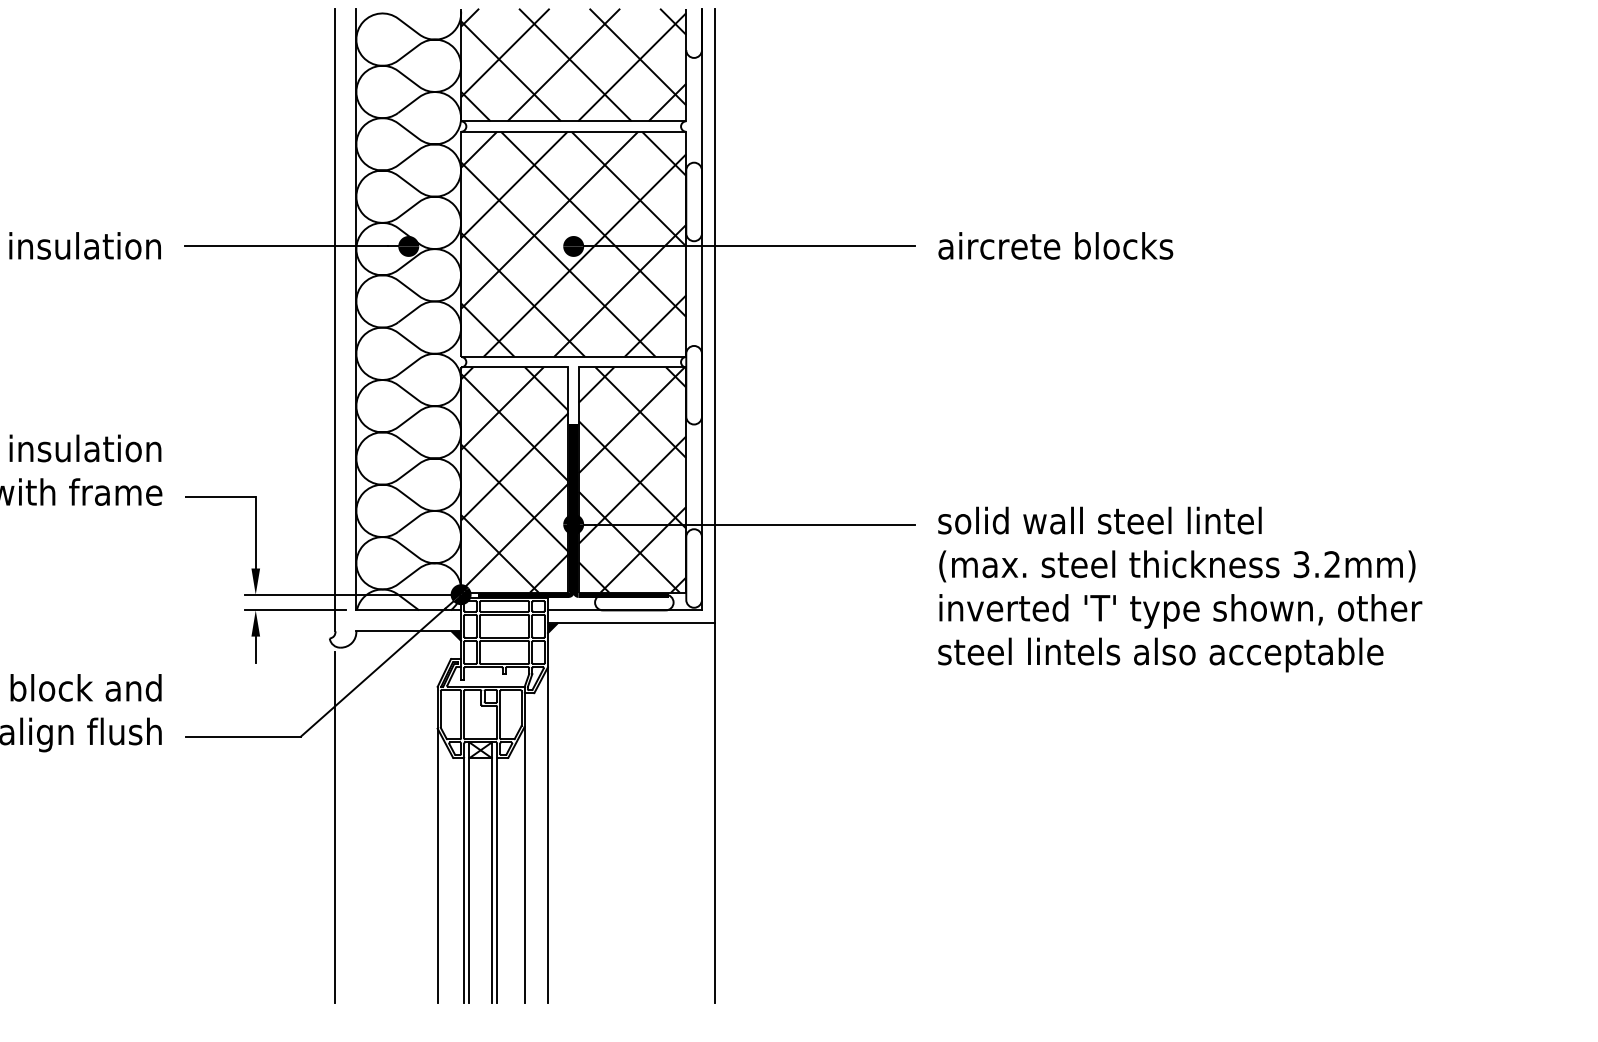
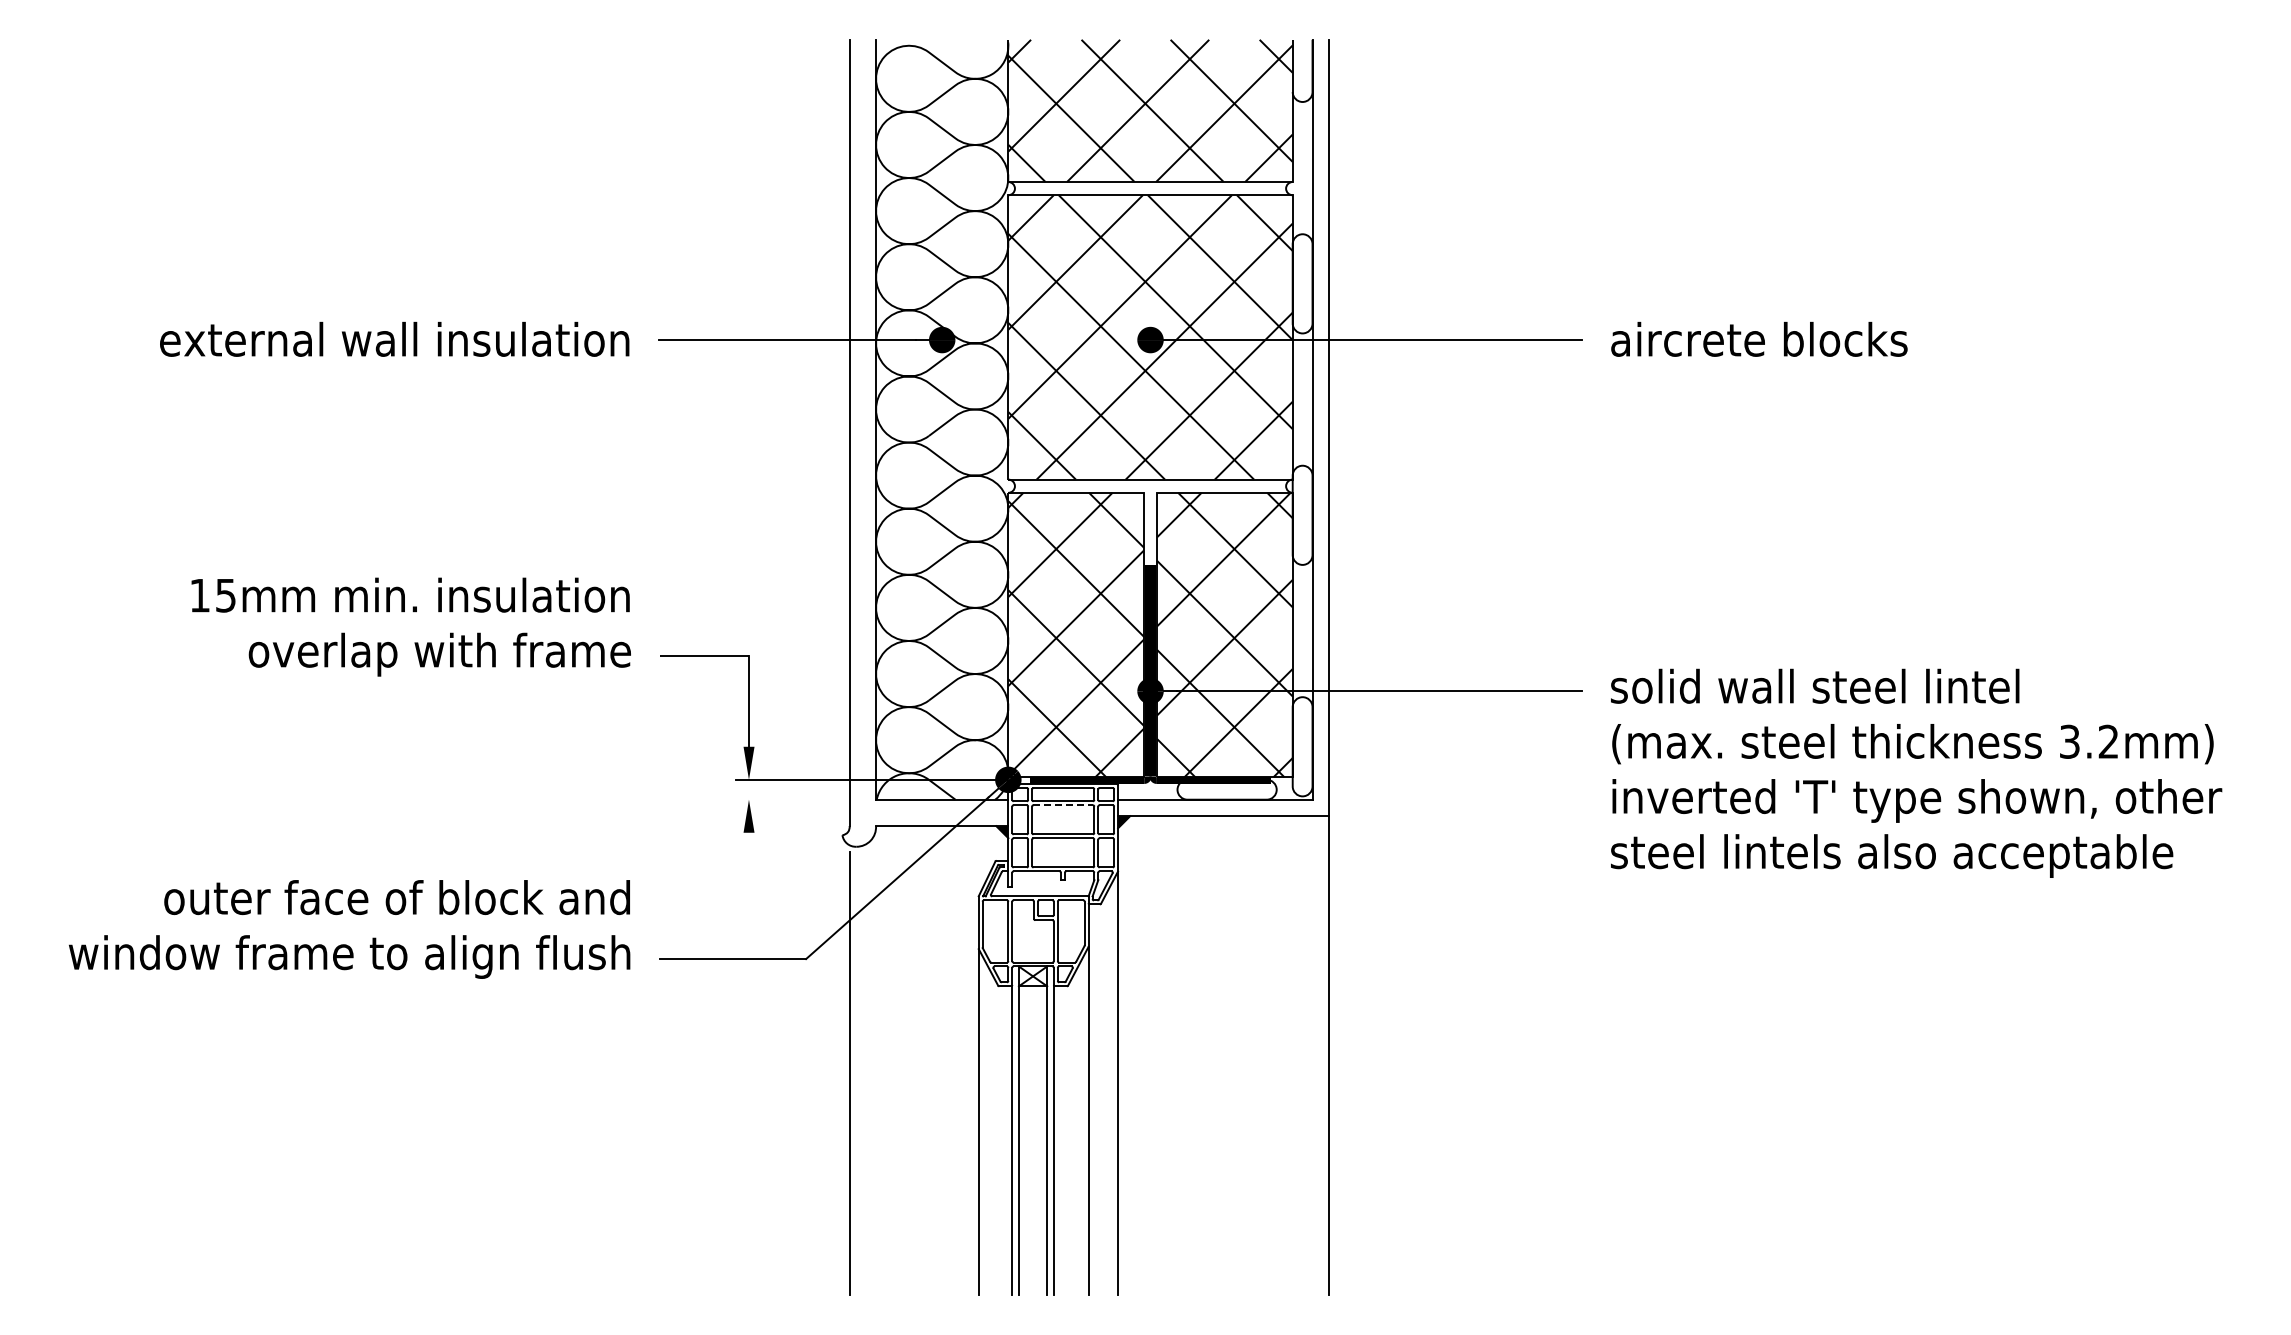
line: (295, 610) -> (799, 799), removed
line: (504, 615) -> (1063, 805), solid -> dashed
line: (255, 649) -> (748, 848), removed

